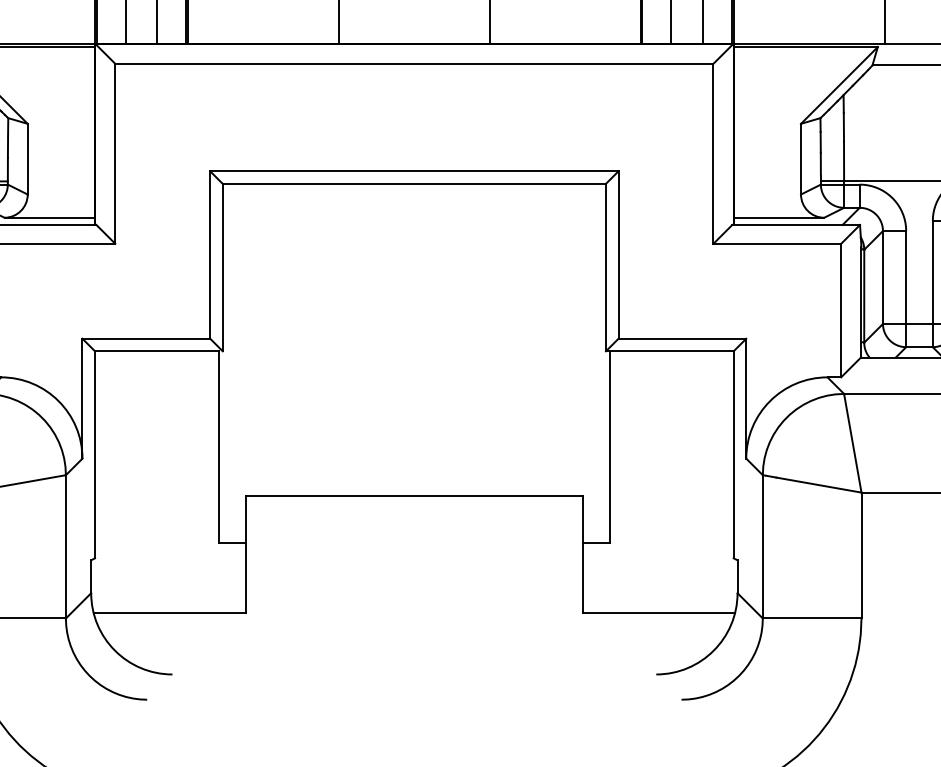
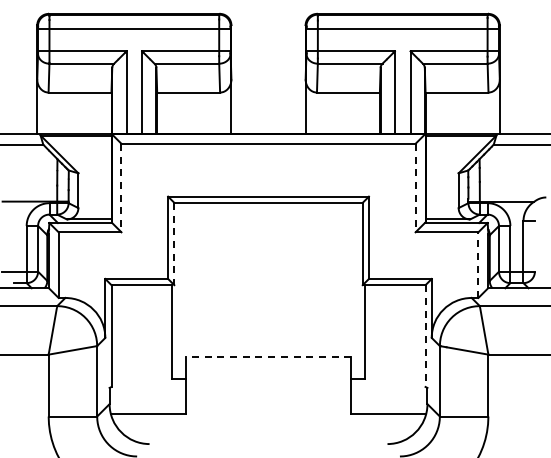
line: (115, 154) -> (121, 188), solid -> dashed
line: (713, 154) -> (415, 188), solid -> dashed
line: (223, 268) -> (174, 244), solid -> dashed
line: (841, 311) -> (478, 265), solid -> dashed
line: (733, 455) -> (425, 336), solid -> dashed
line: (414, 496) -> (268, 356), solid -> dashed

